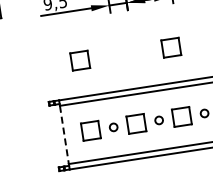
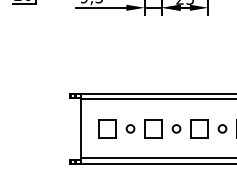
part: (171, 47) -> (199, 58), removed
part: (80, 60) -> (107, 57), removed
line: (64, 135) -> (80, 129), dashed -> solid

